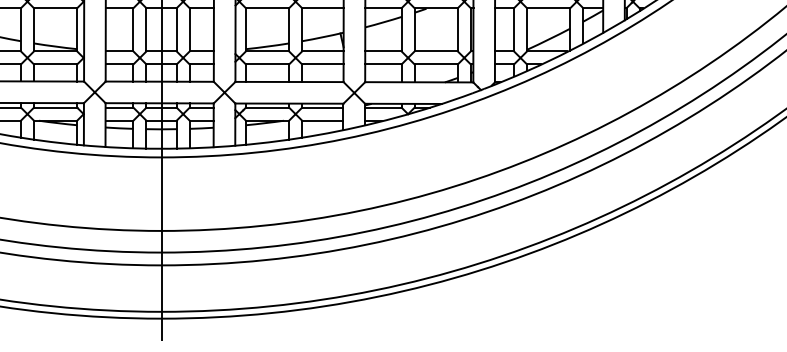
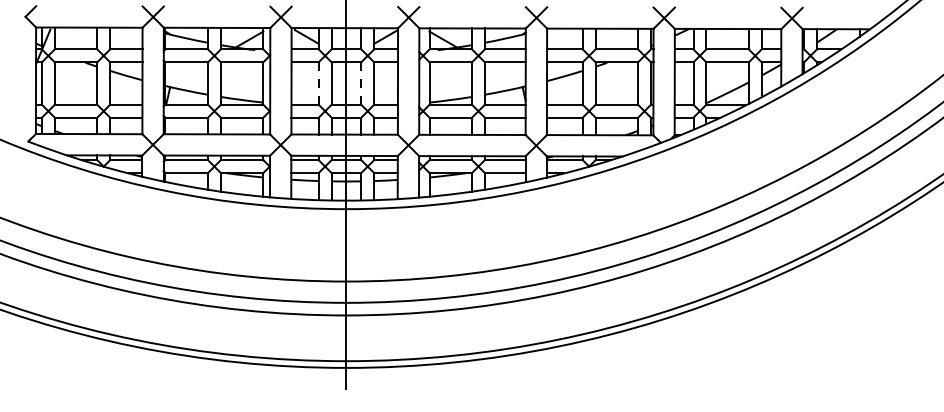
line: (133, 29) -> (318, 83), solid -> dashed
line: (176, 29) -> (361, 83), solid -> dashed

